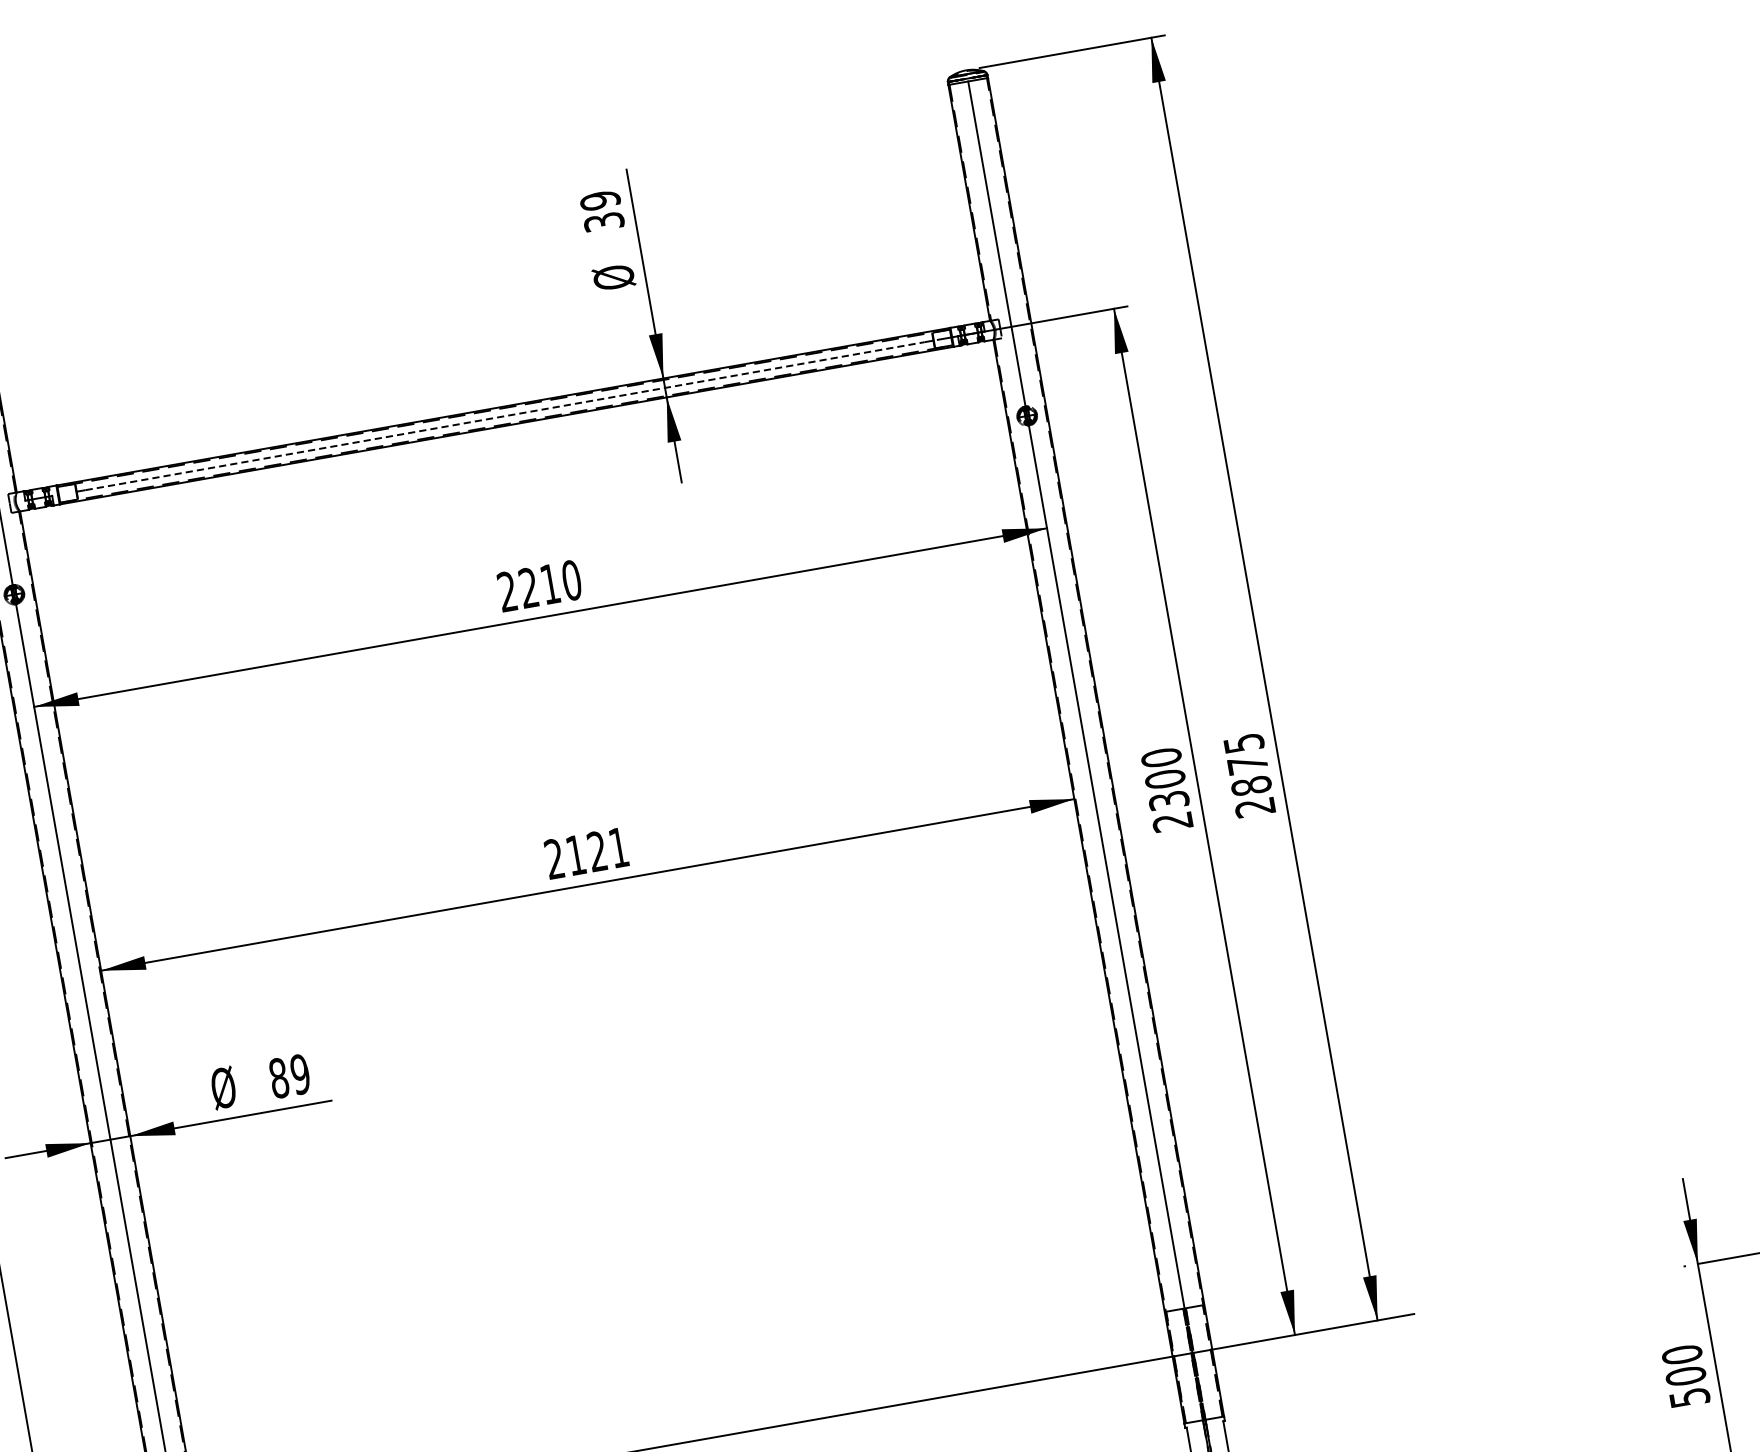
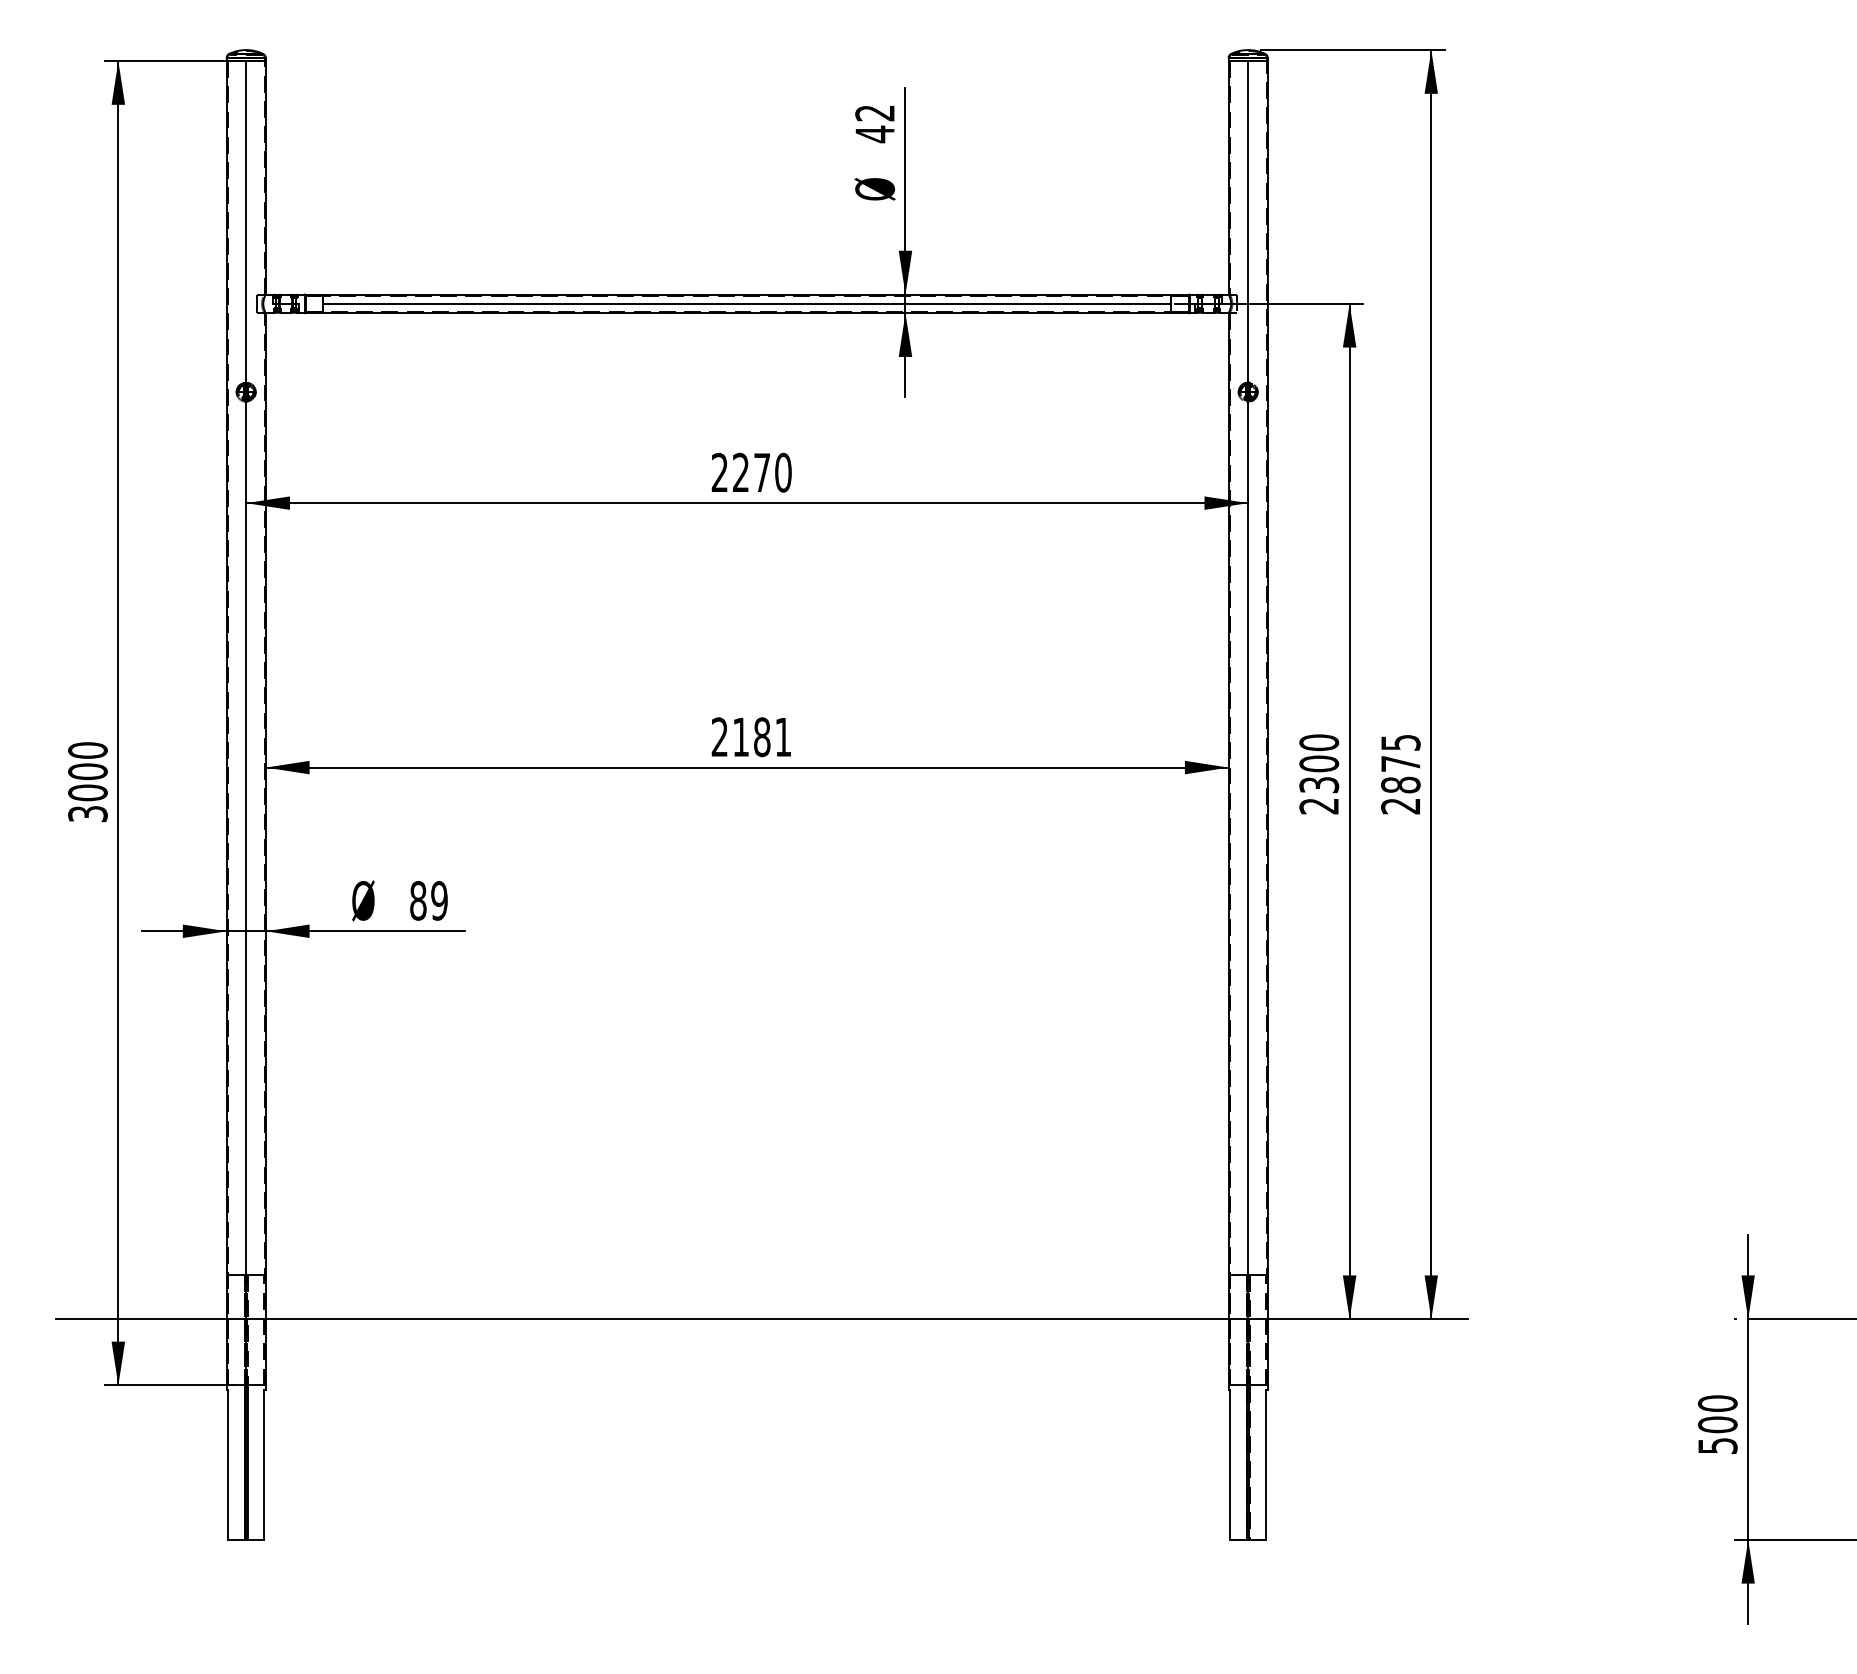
text: (601, 212) -> (874, 124), 39 -> 42
line: (505, 415) -> (747, 303), dashed -> solid
text: (549, 584) -> (761, 472), 2210 -> 2270
text: (597, 851) -> (762, 737), 2121 -> 2181

